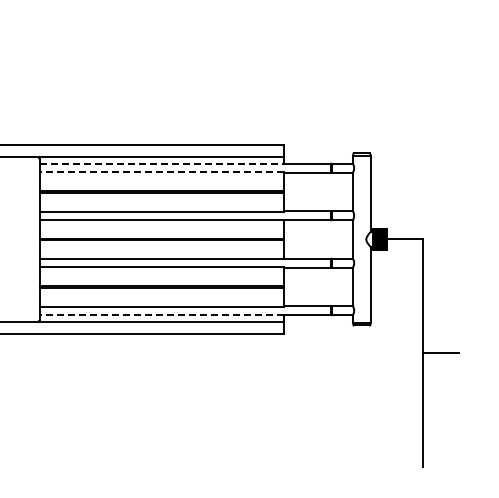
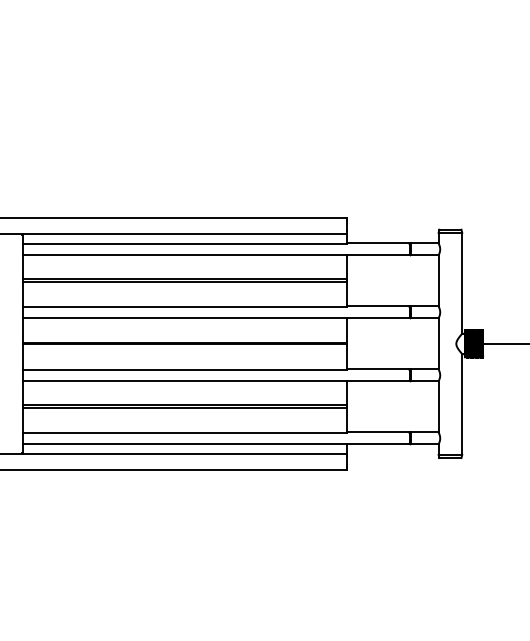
line: (161, 164) -> (184, 244), dashed -> solid
line: (161, 172) -> (184, 255), dashed -> solid
line: (161, 314) -> (184, 443), dashed -> solid

